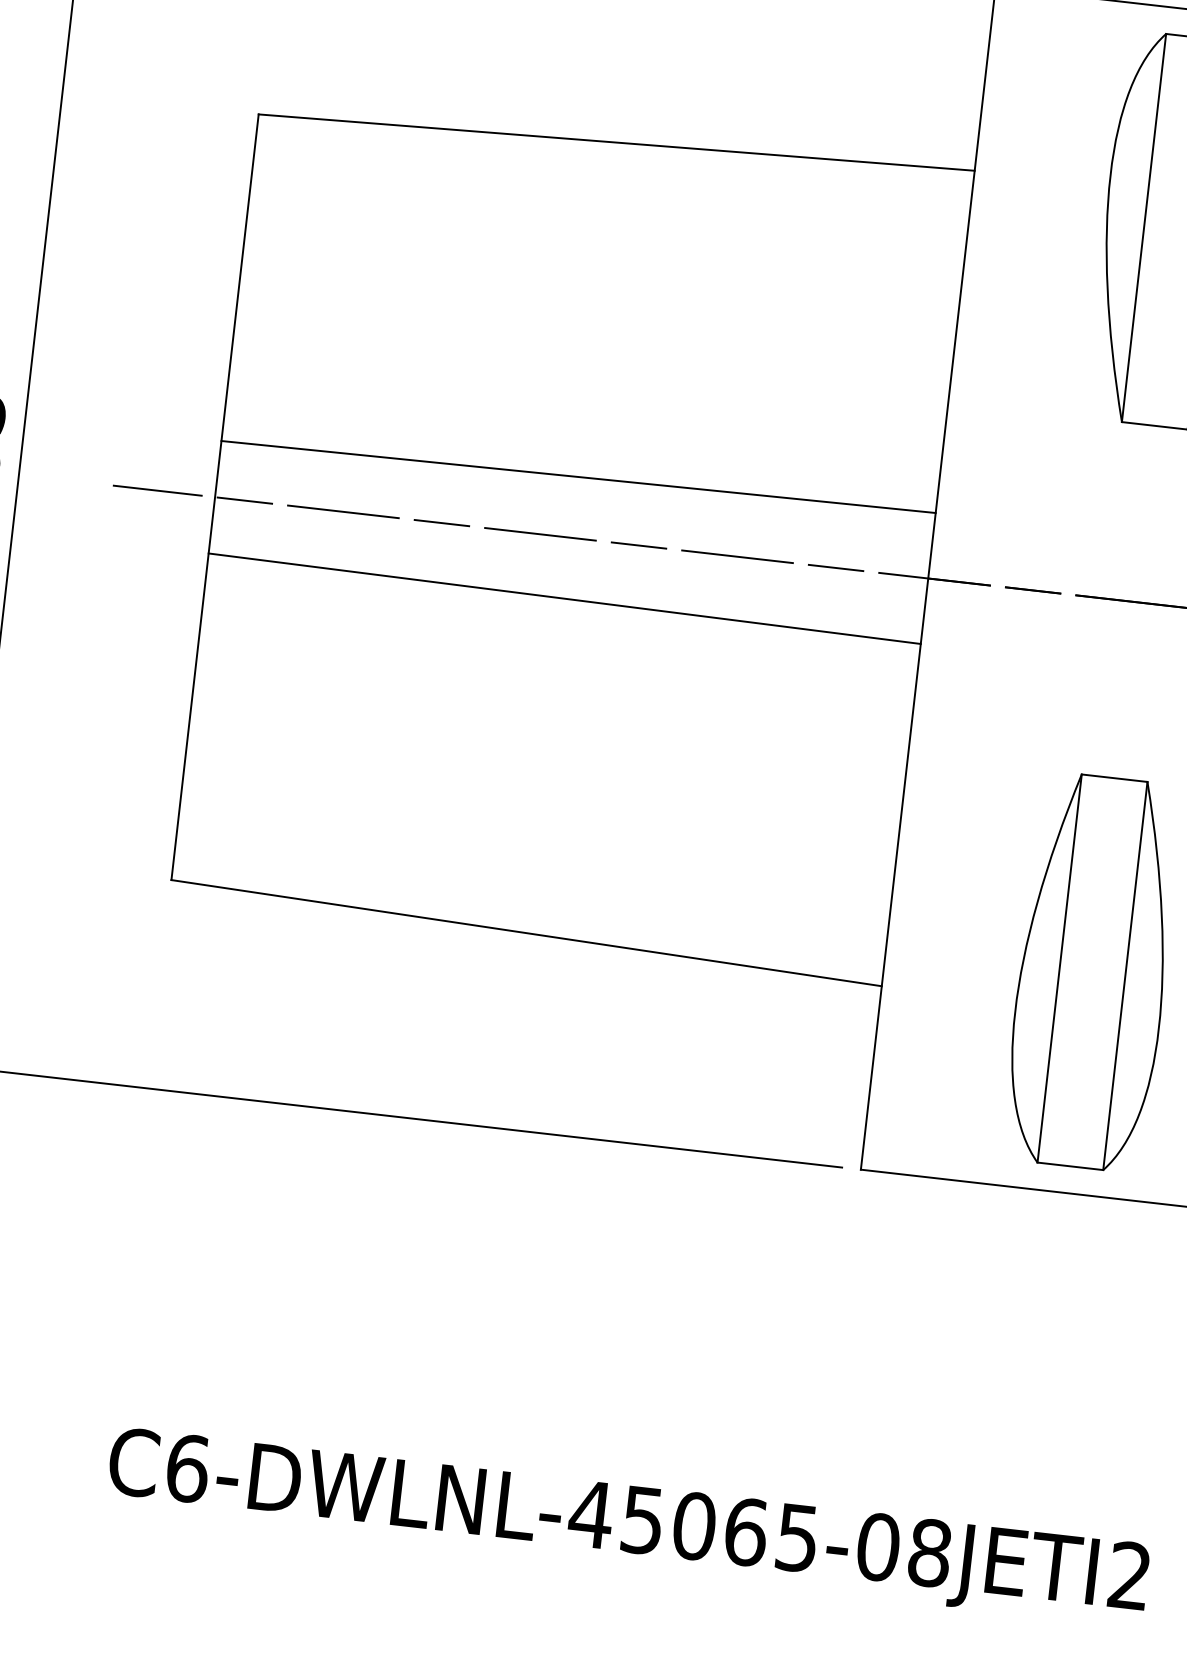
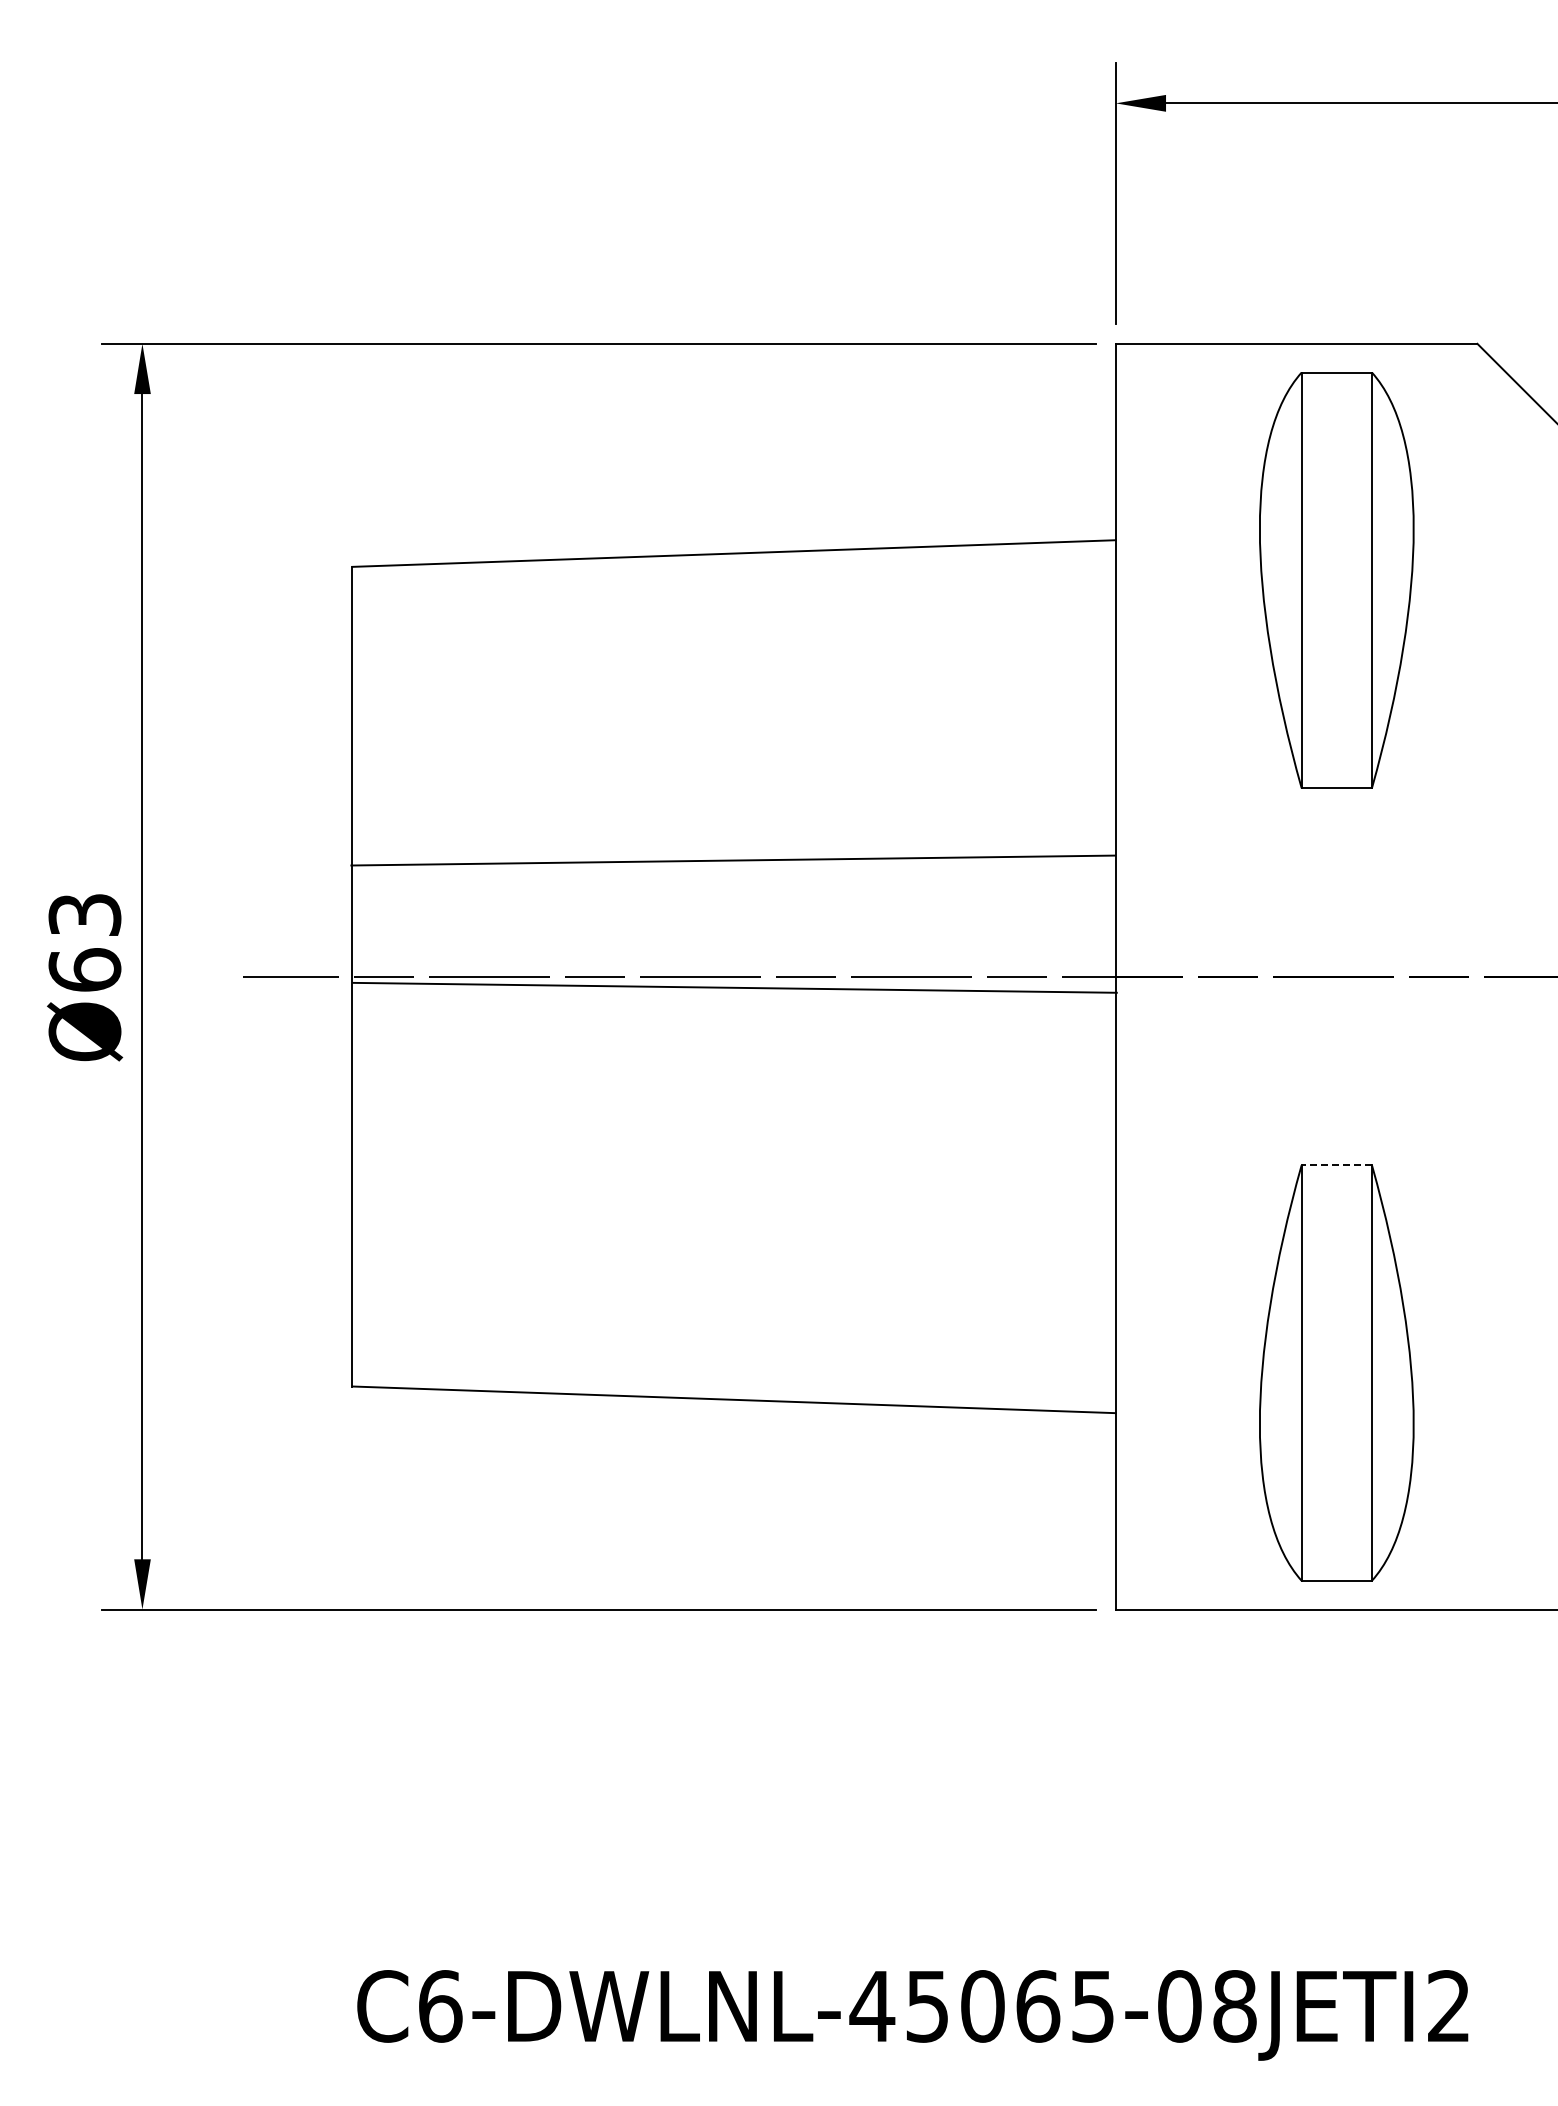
line: (578, 476) -> (732, 860), moved
line: (564, 598) -> (734, 987), moved
line: (1114, 778) -> (1336, 1165), solid -> dashed

